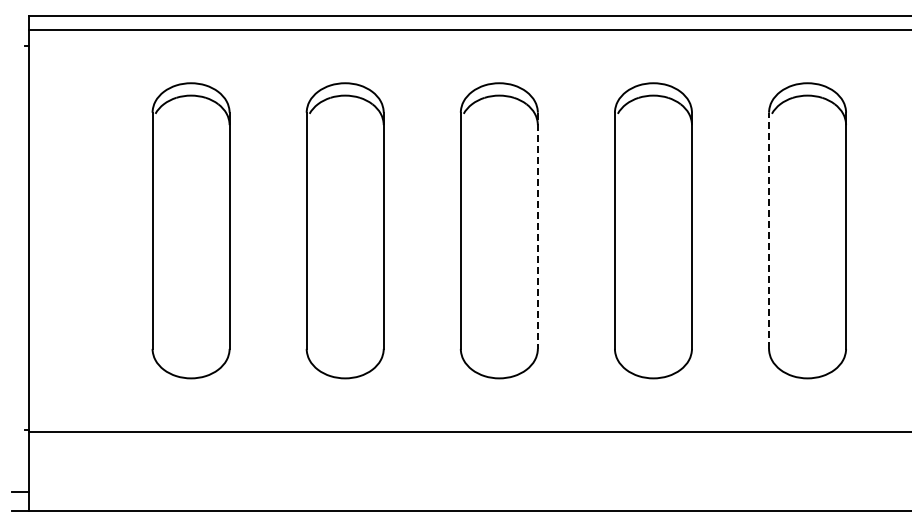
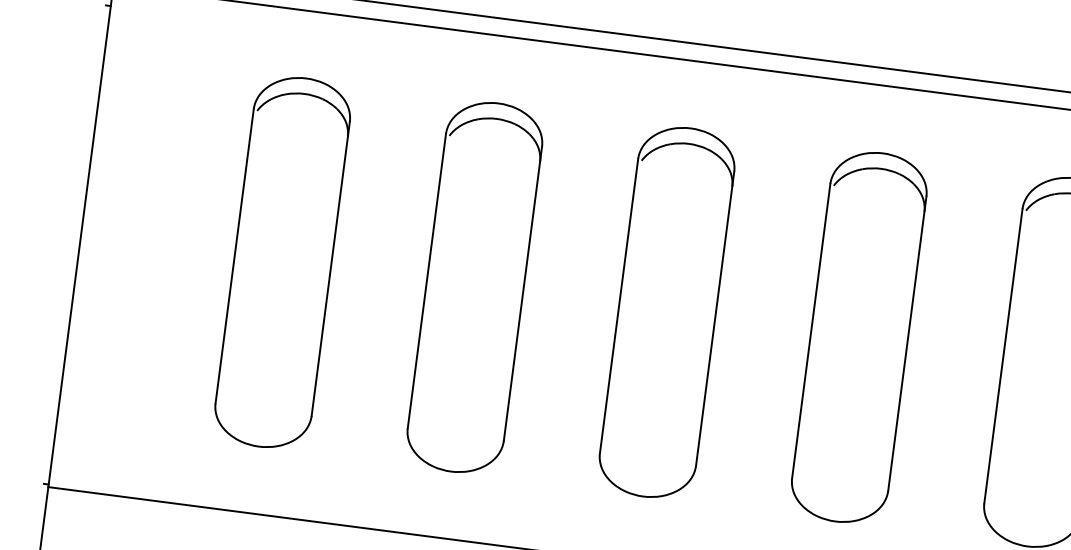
line: (769, 230) -> (1004, 355), dashed -> solid
line: (537, 231) -> (714, 319), dashed -> solid

